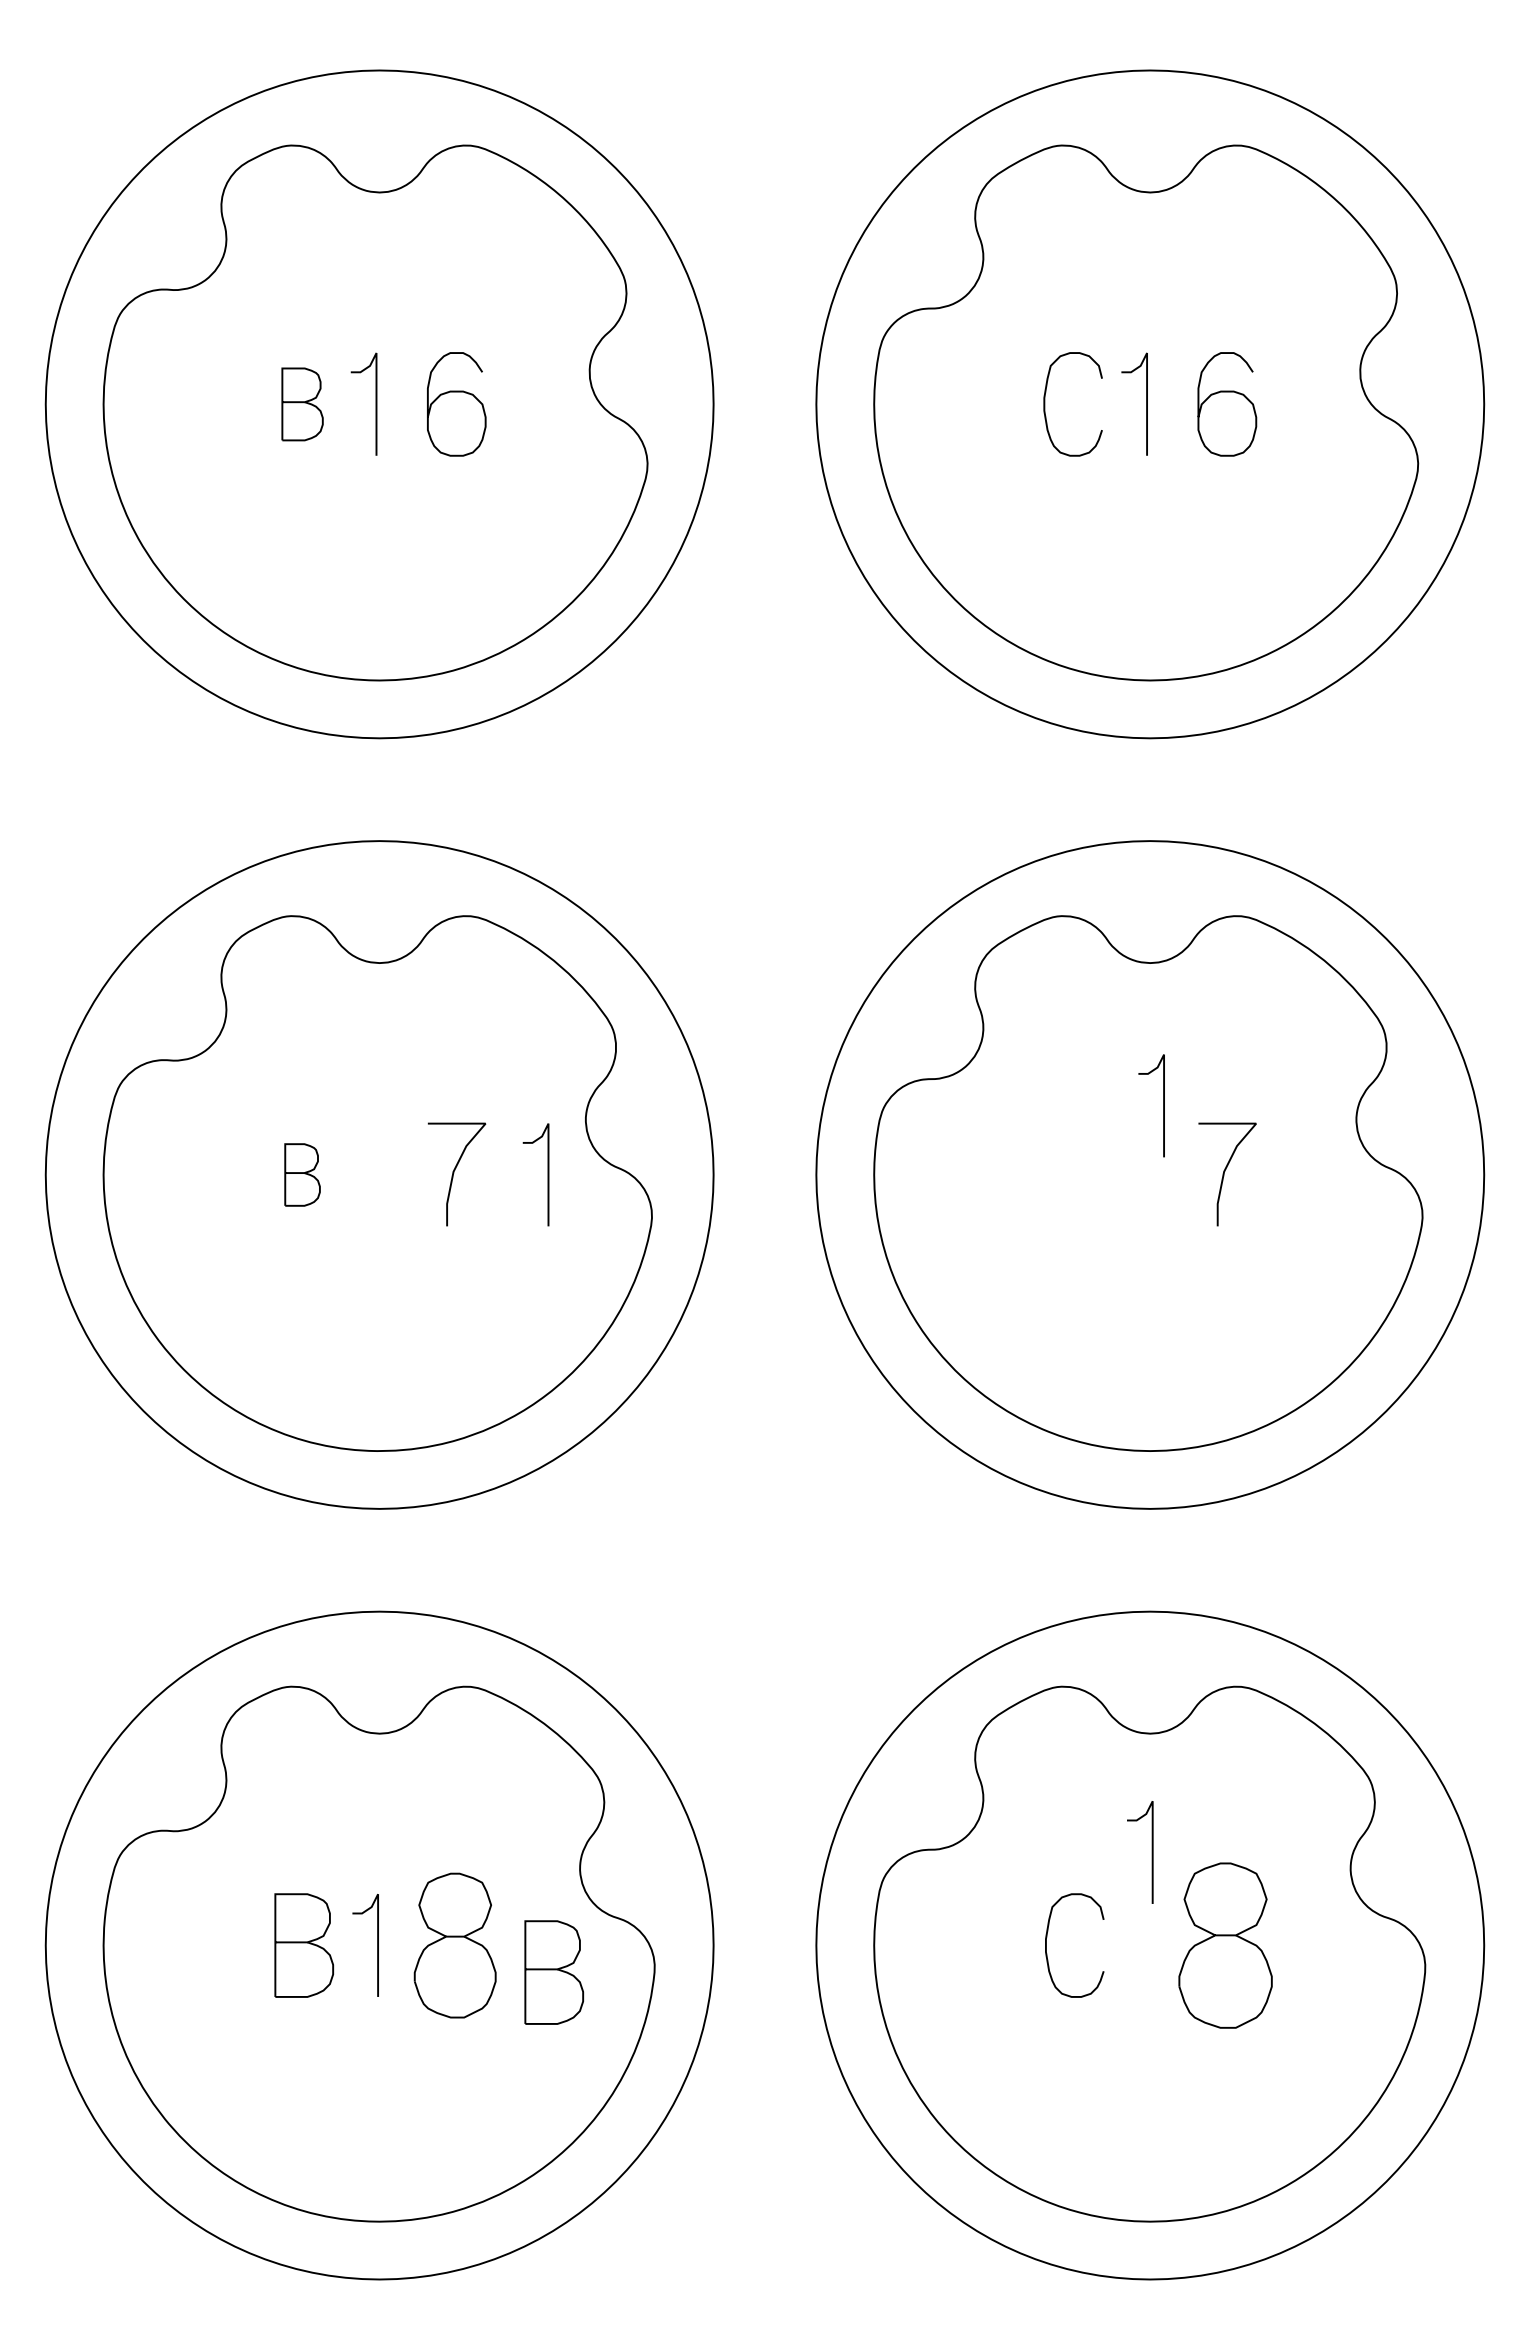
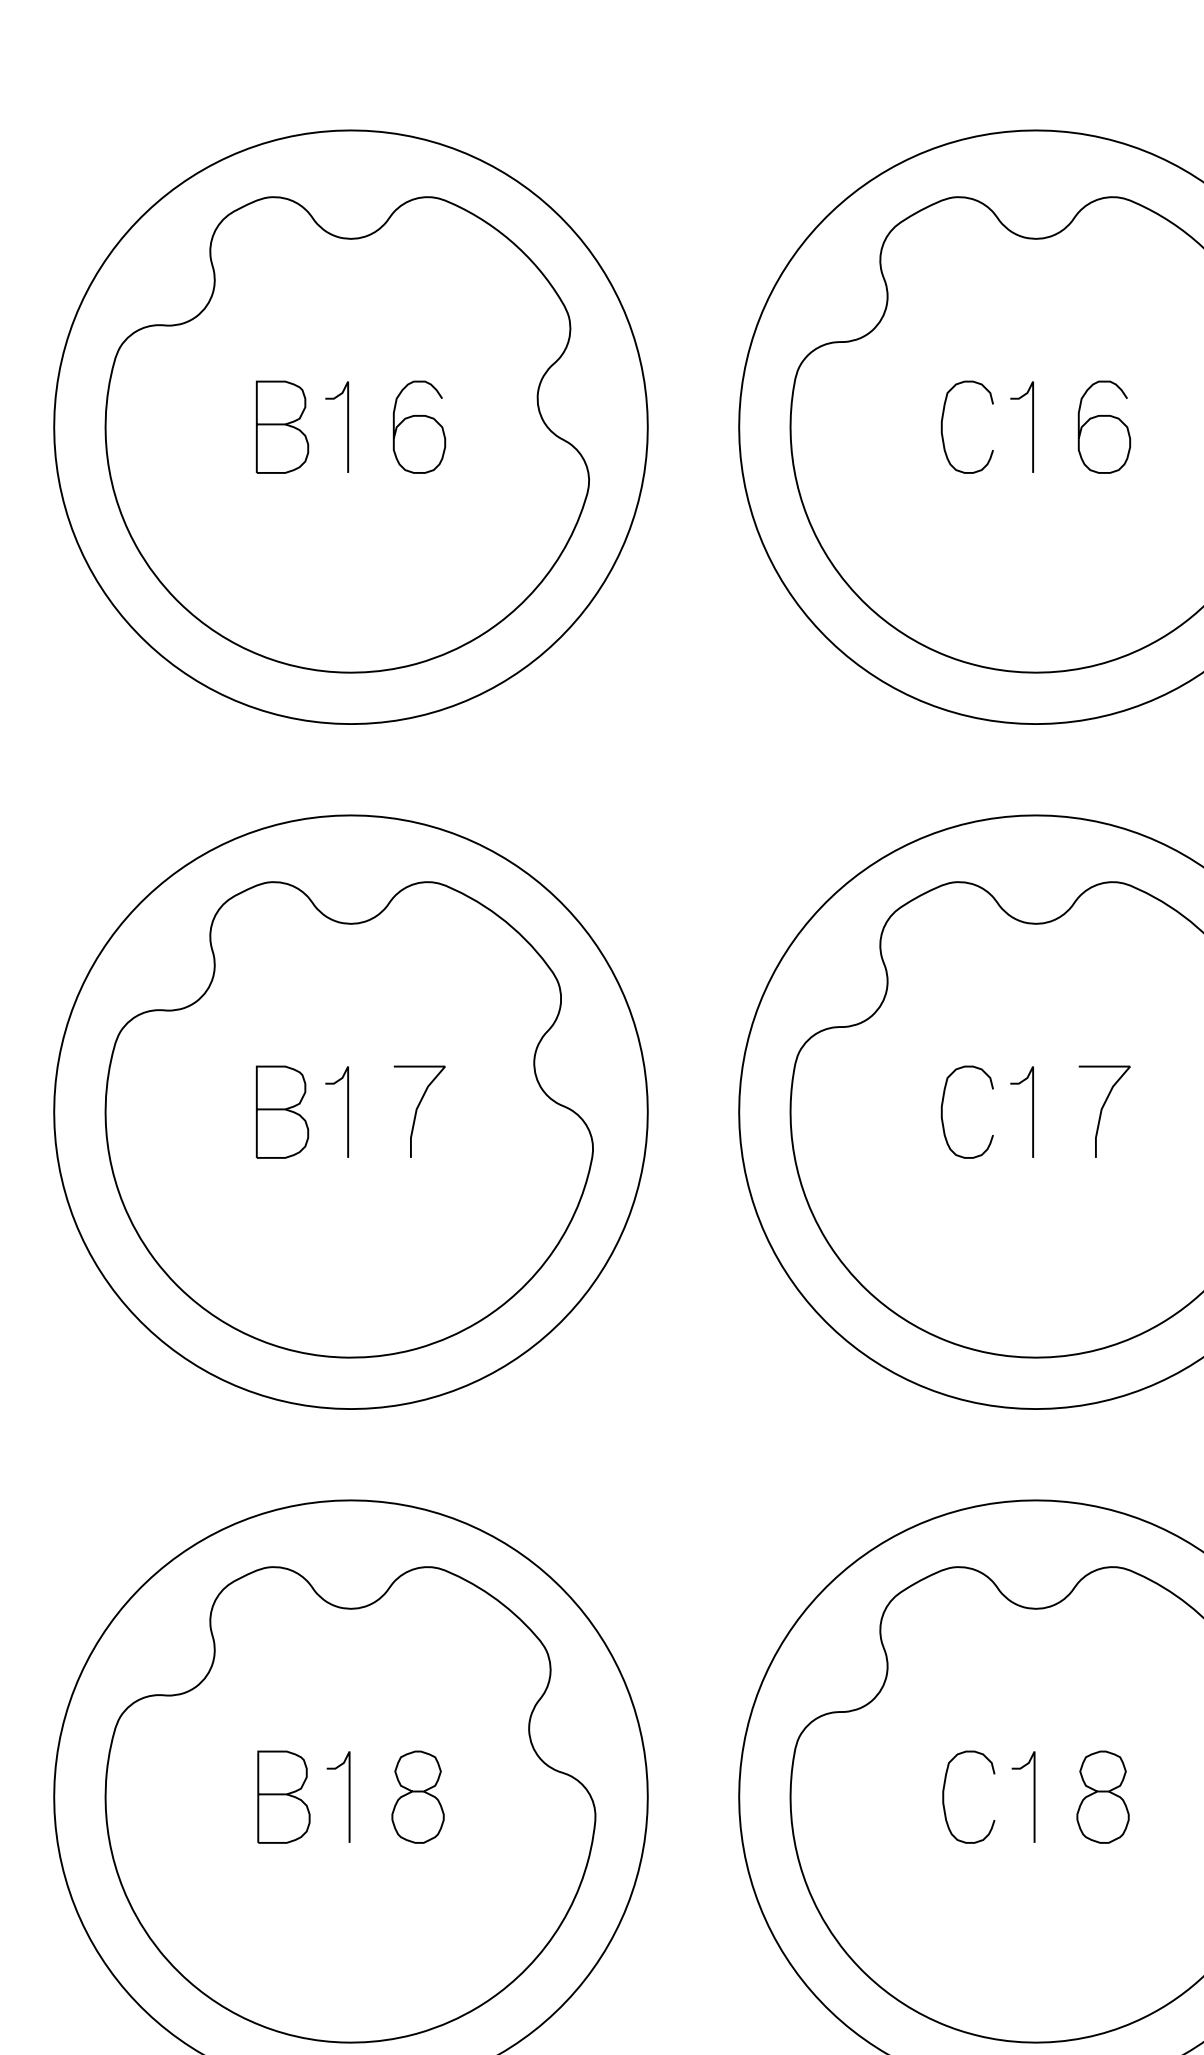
part: (302, 404) -> (282, 427), size x1.43
curve: (1163, 1105) -> (1032, 1111), moved
part: (302, 1174) -> (282, 1111), size x1.67
curve: (547, 1174) -> (347, 1111), moved
curve: (1045, 1174) -> (942, 1111), added
curve: (1151, 1852) -> (1033, 1797), moved
part: (454, 1945) -> (417, 1797), size x0.71
part: (1225, 1945) -> (1102, 1797), size x0.62
part: (554, 1972) -> (506, 1821), removed

